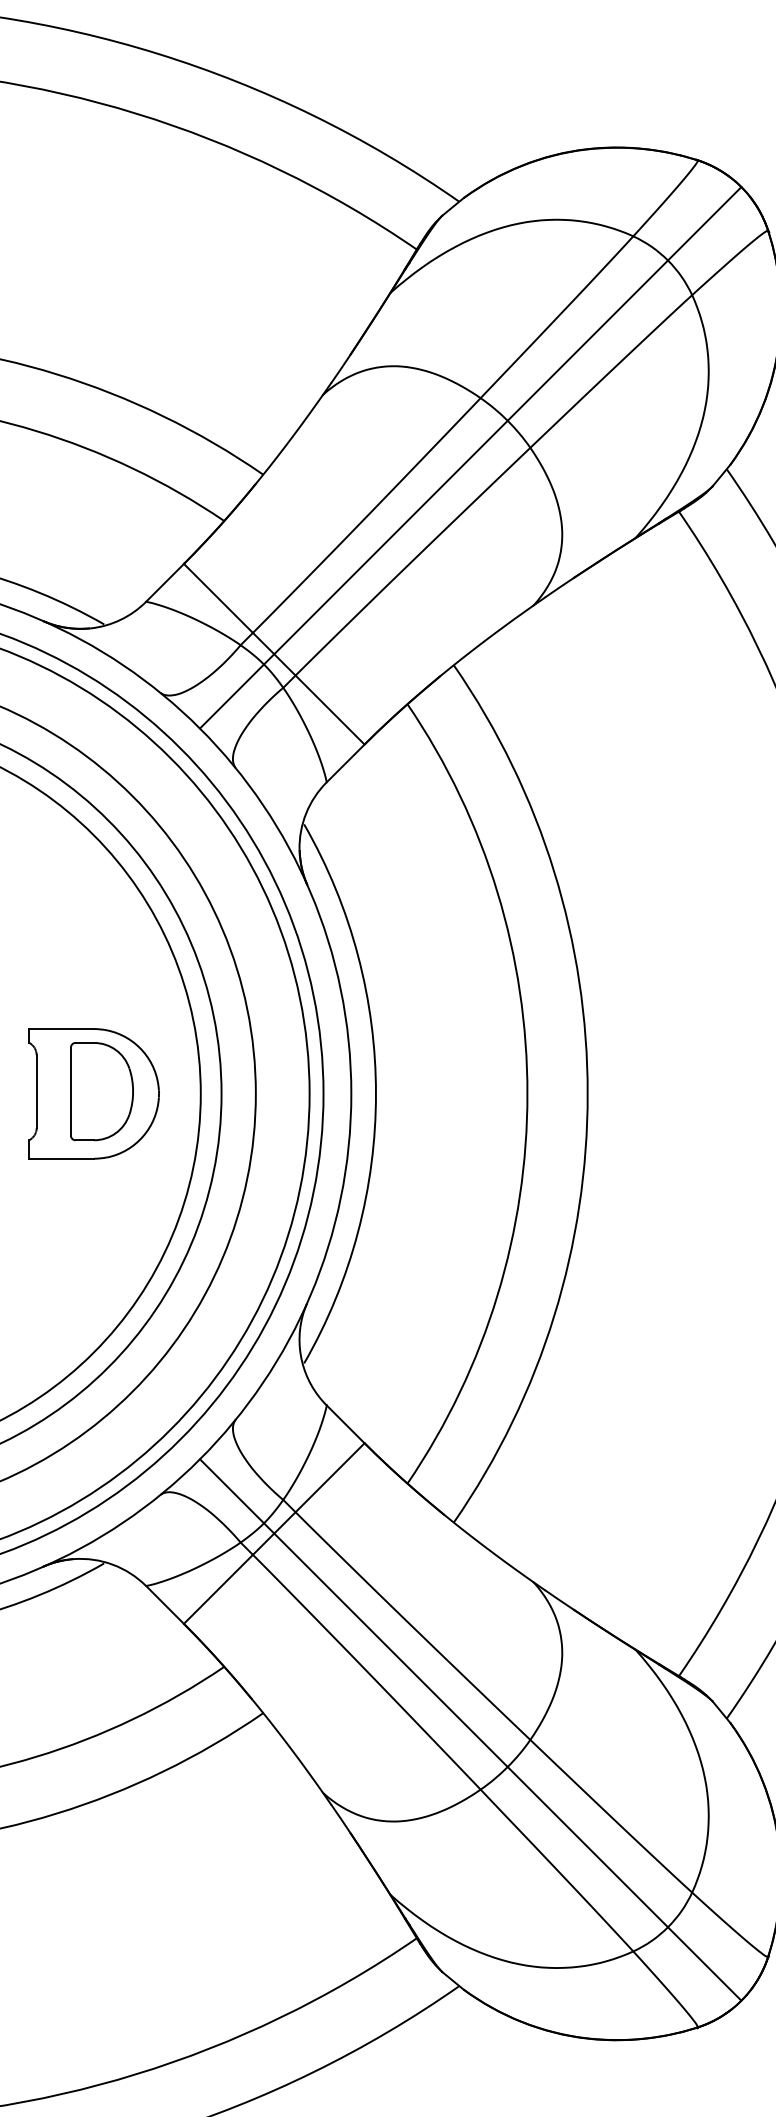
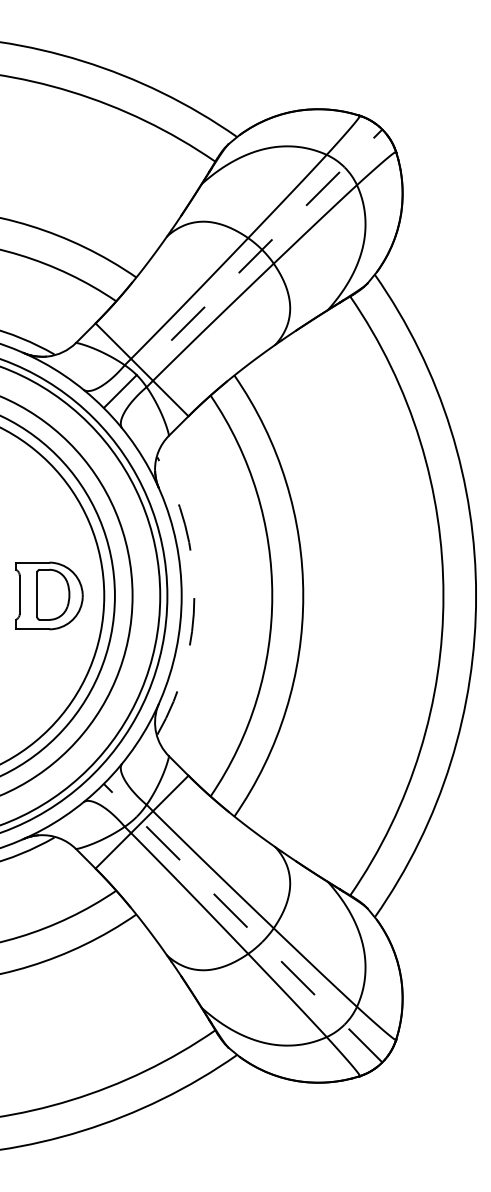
line: (471, 457) -> (243, 268), solid -> dashed
arc: (376, 1094) -> (194, 596), solid -> dashed
line: (471, 1730) -> (243, 923), solid -> dashed

